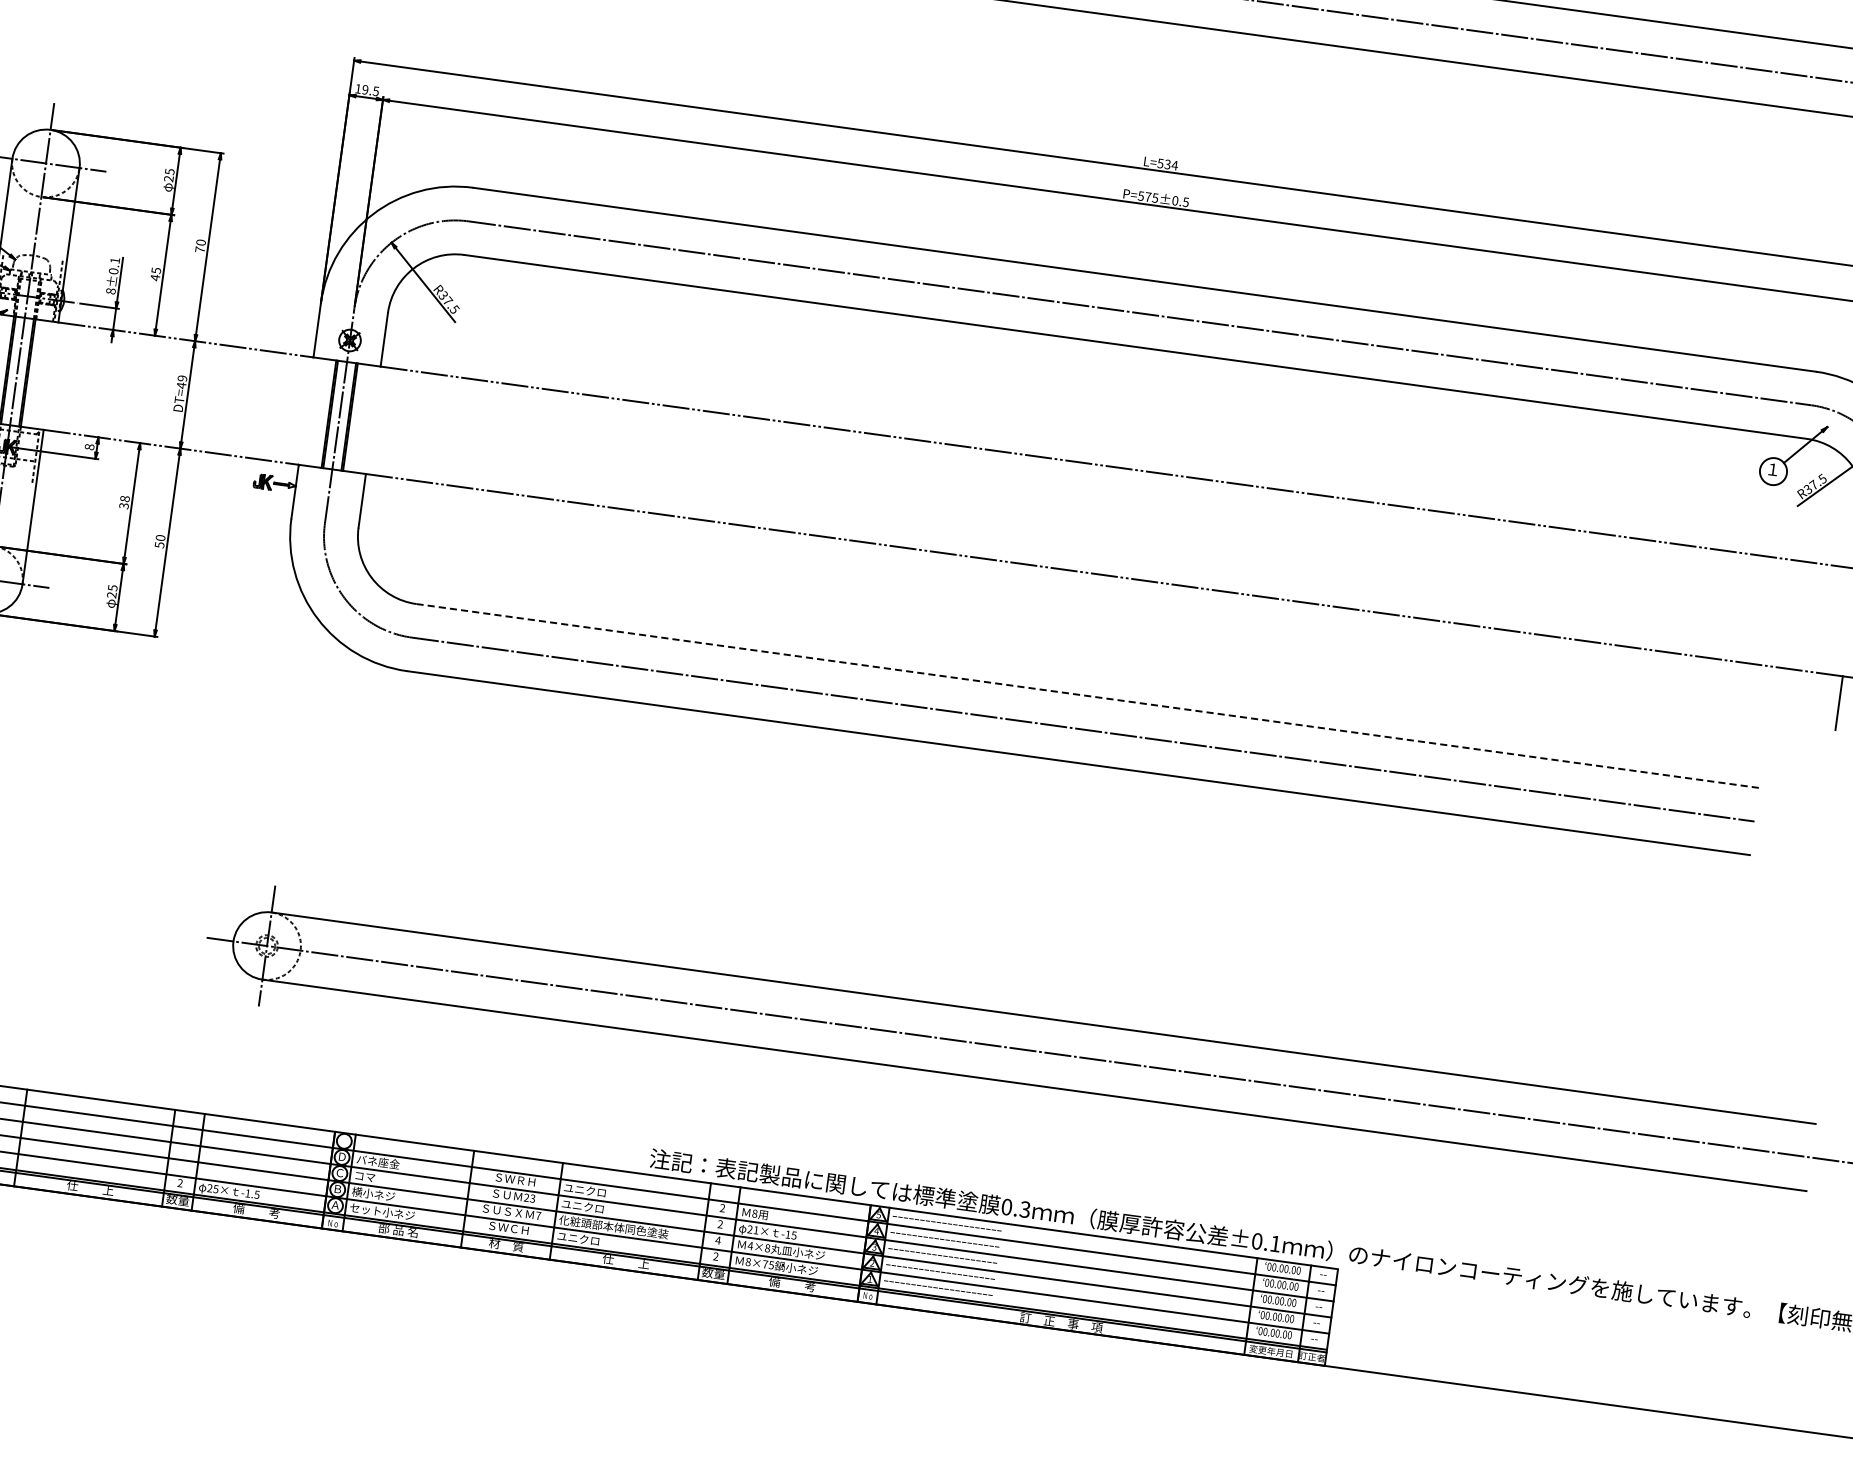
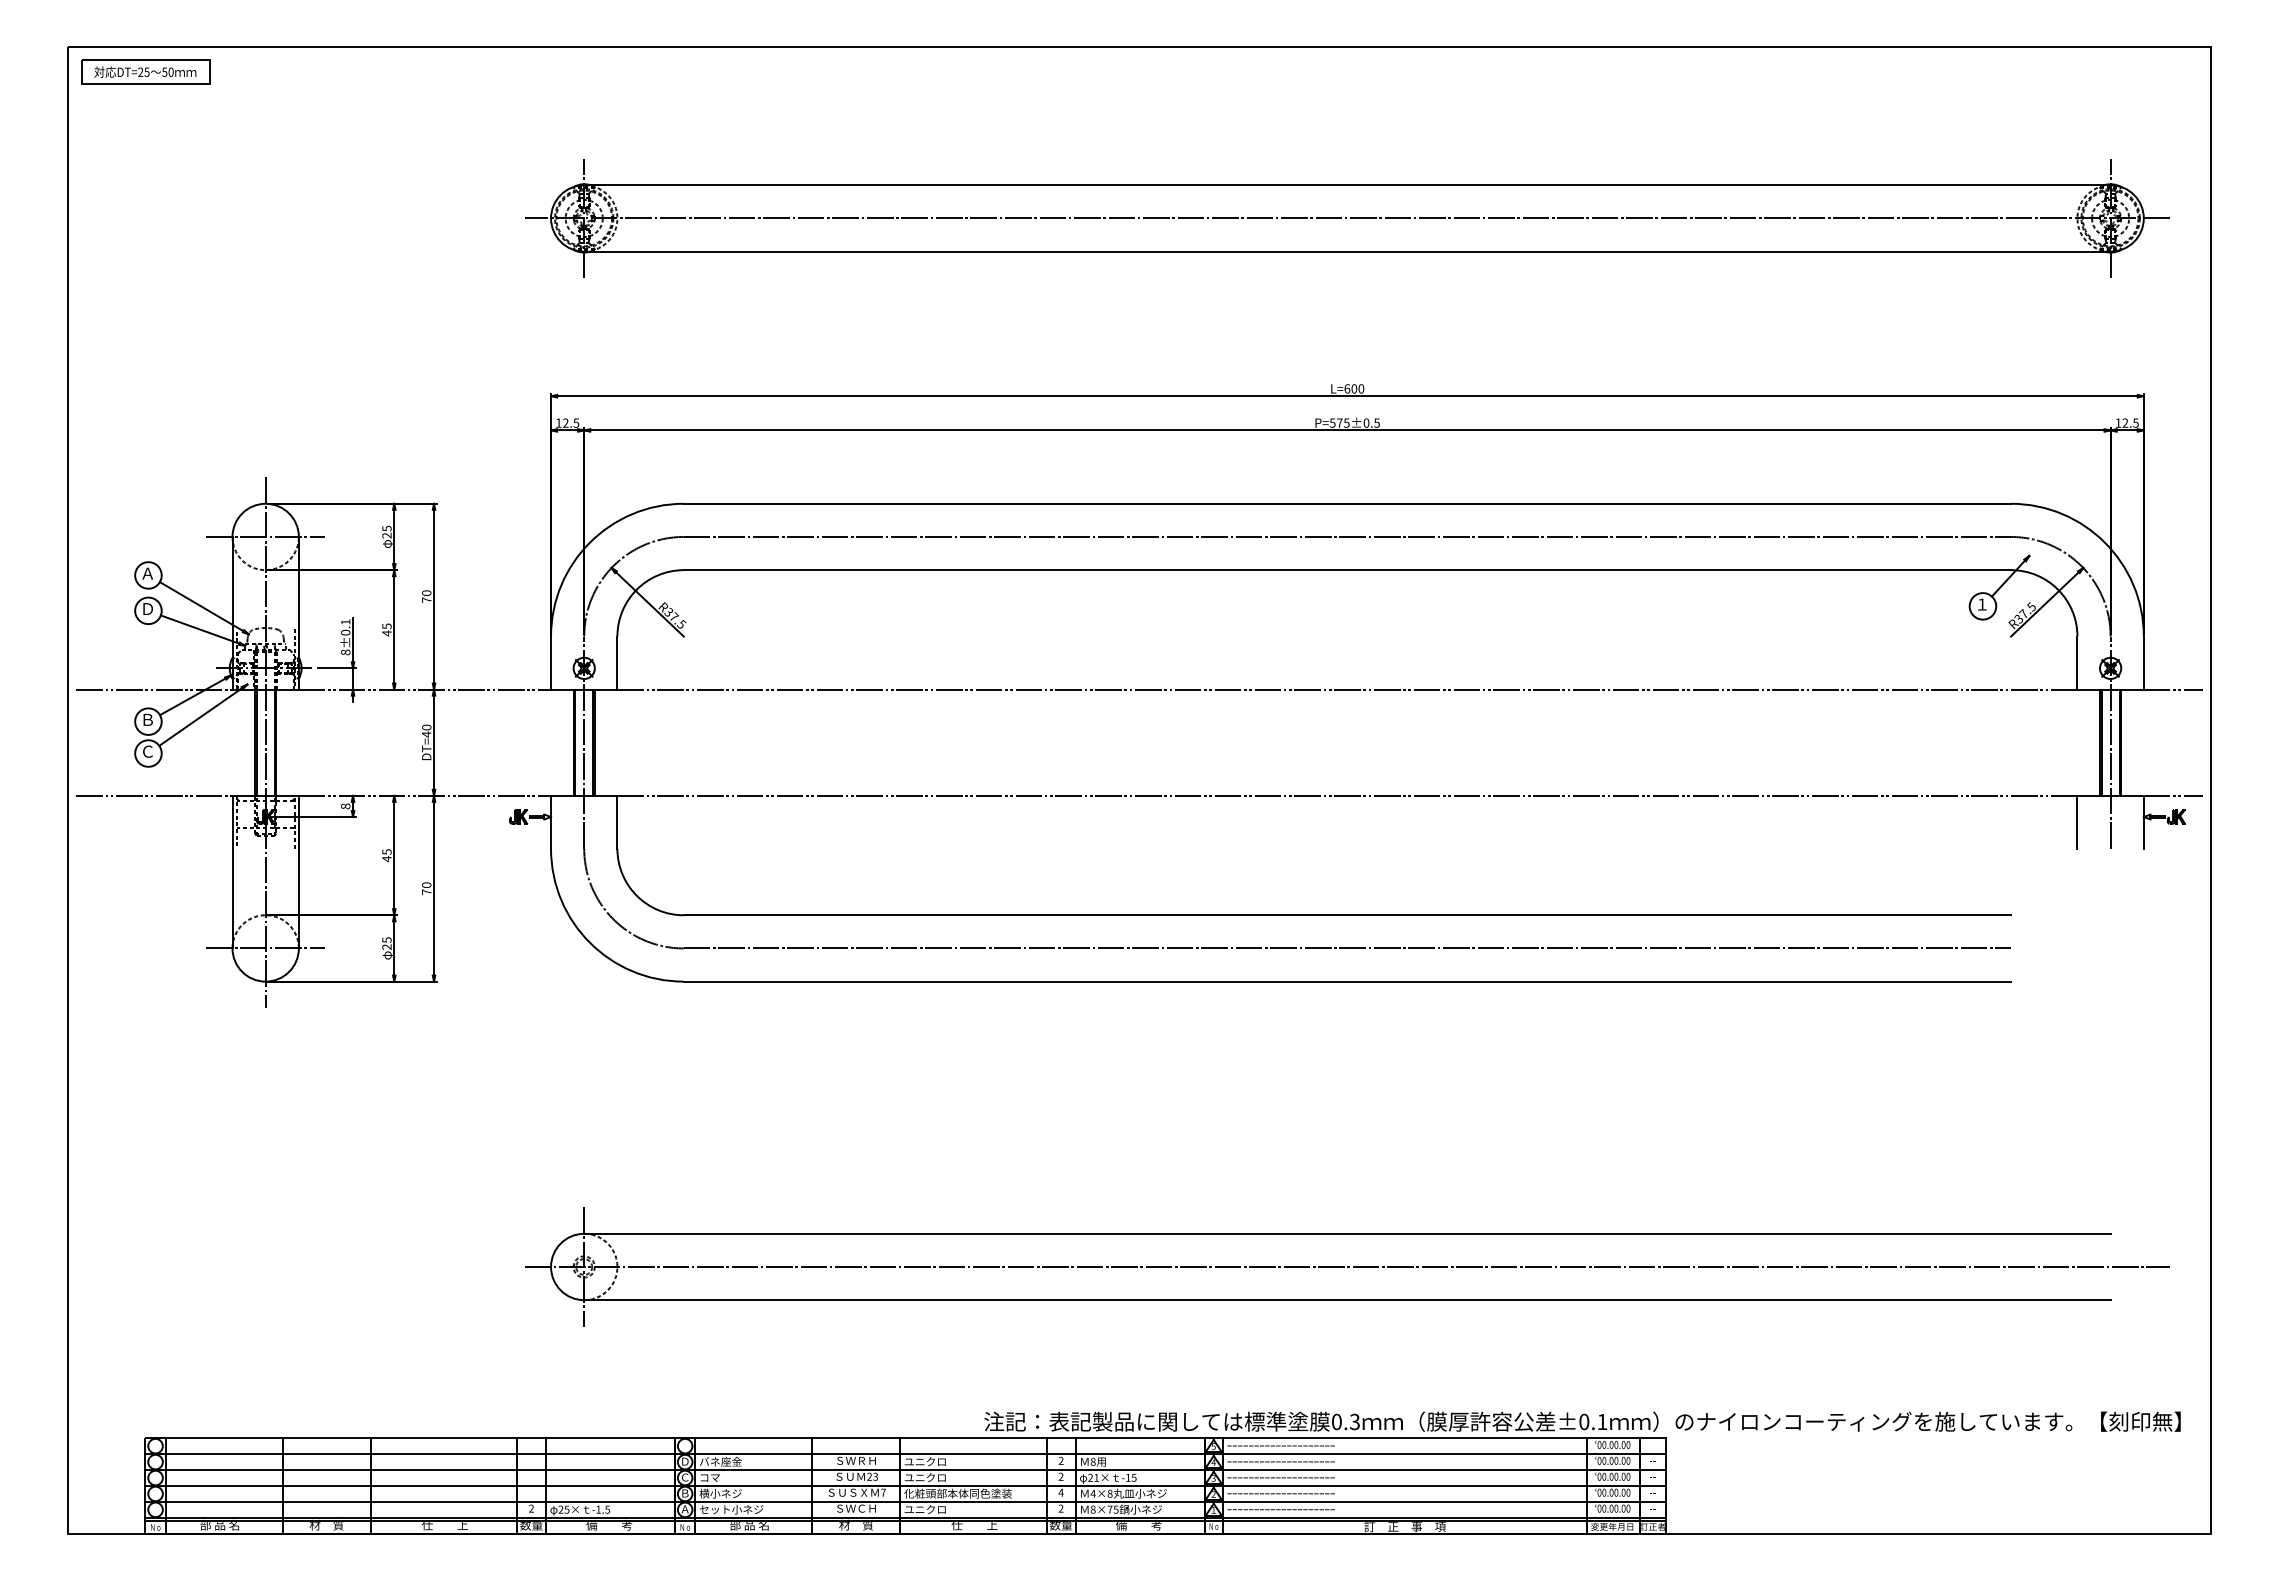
text: (364, 90) -> (565, 423), 19.5 -> 12.5
text: (1167, 164) -> (1354, 388), L=534 -> L=600
text: (182, 378) -> (426, 727), DT=49 -> DT=40
text: (124, 502) -> (386, 855), 38 -> 45
text: (159, 545) -> (426, 892), 50 -> 70
line: (1087, 696) -> (1347, 915), dashed -> solid

